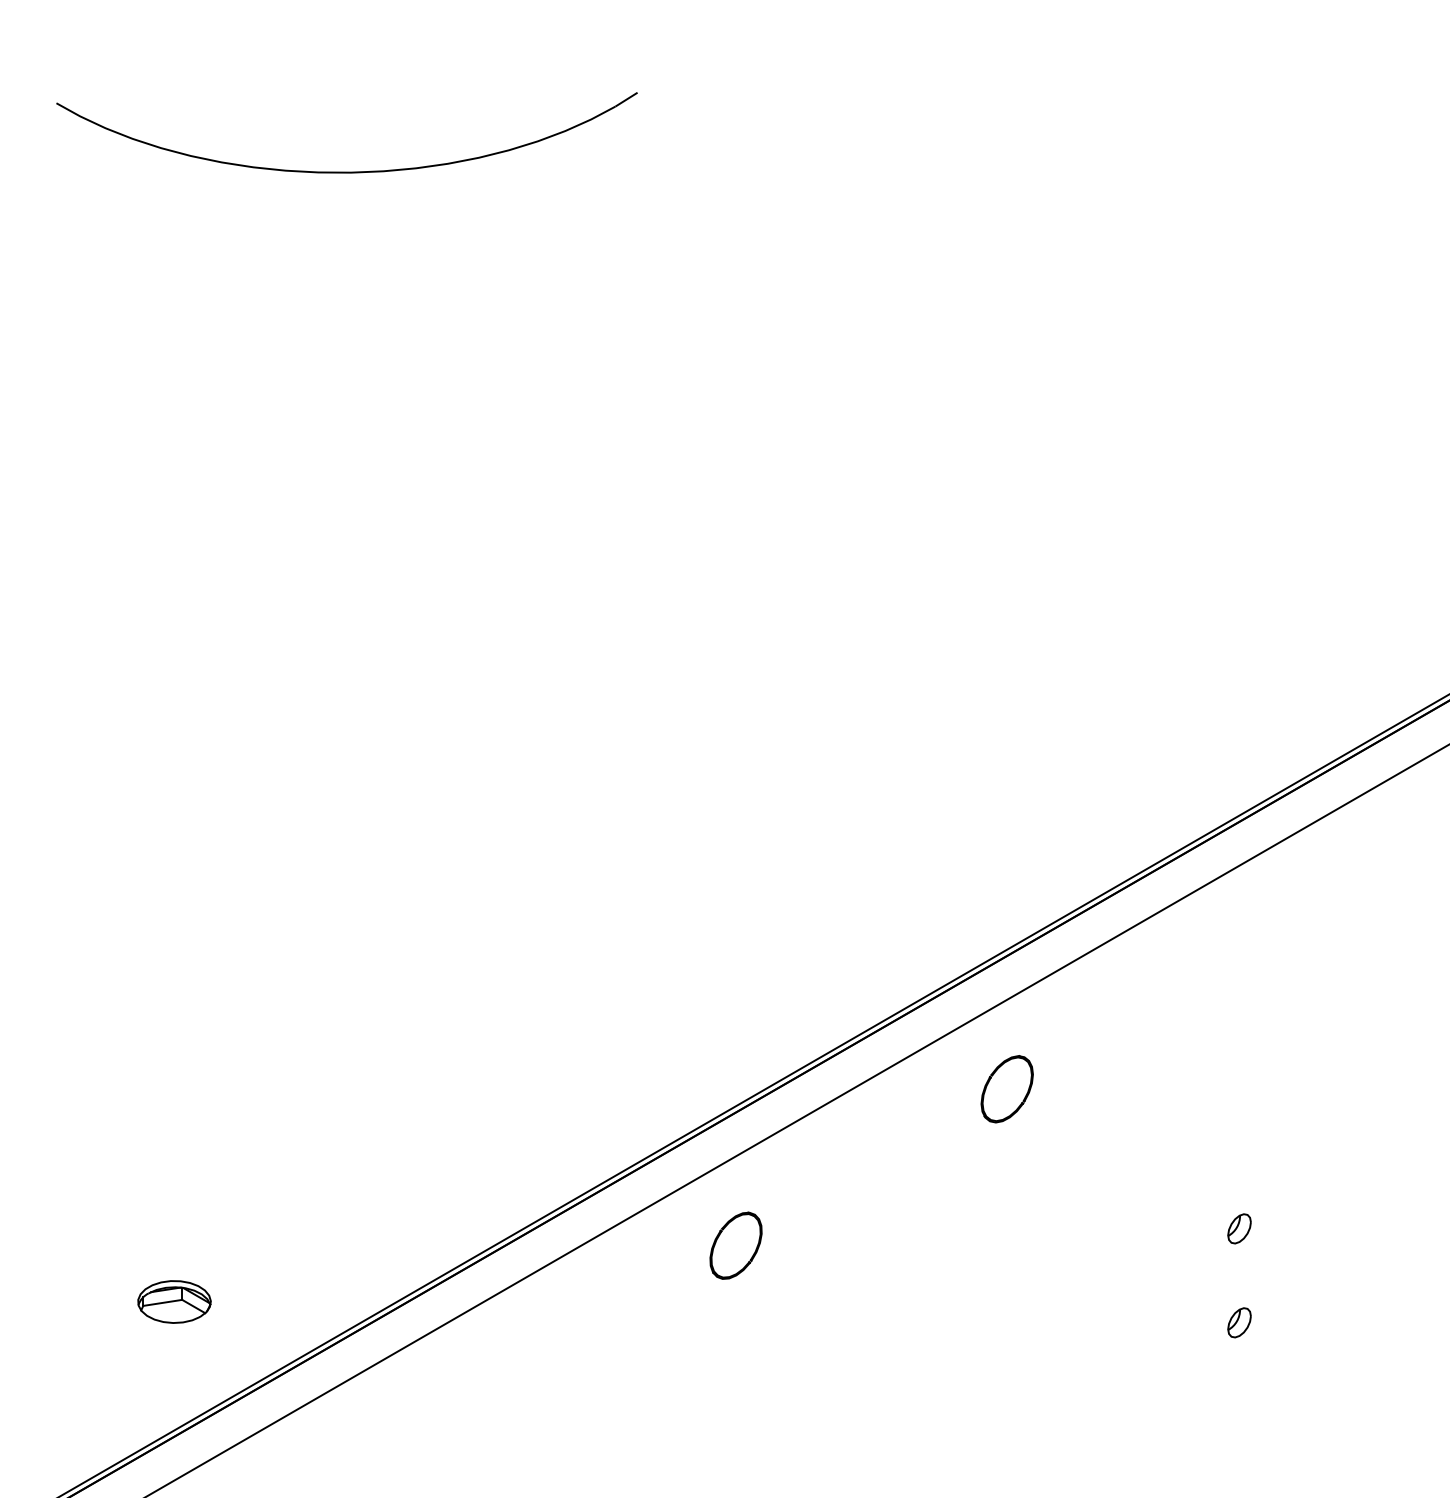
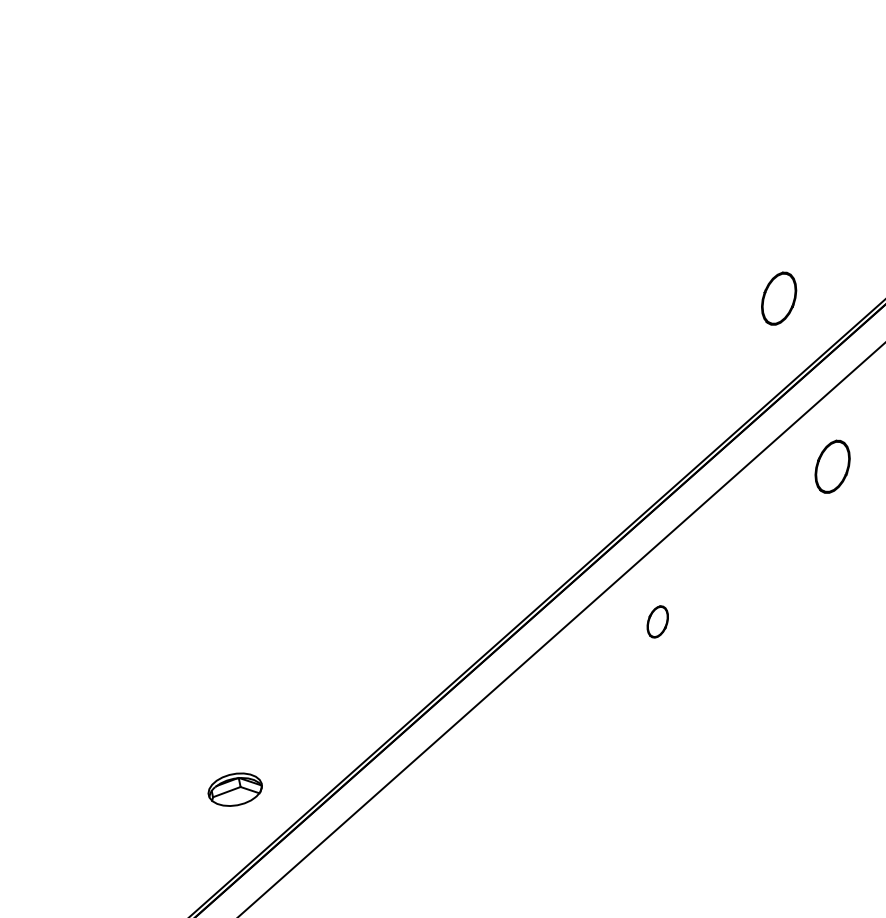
part: (981, 854) -> (778, 299), added
part: (735, 1245) -> (657, 621), size x0.6
part: (174, 1301) -> (235, 789), moved

